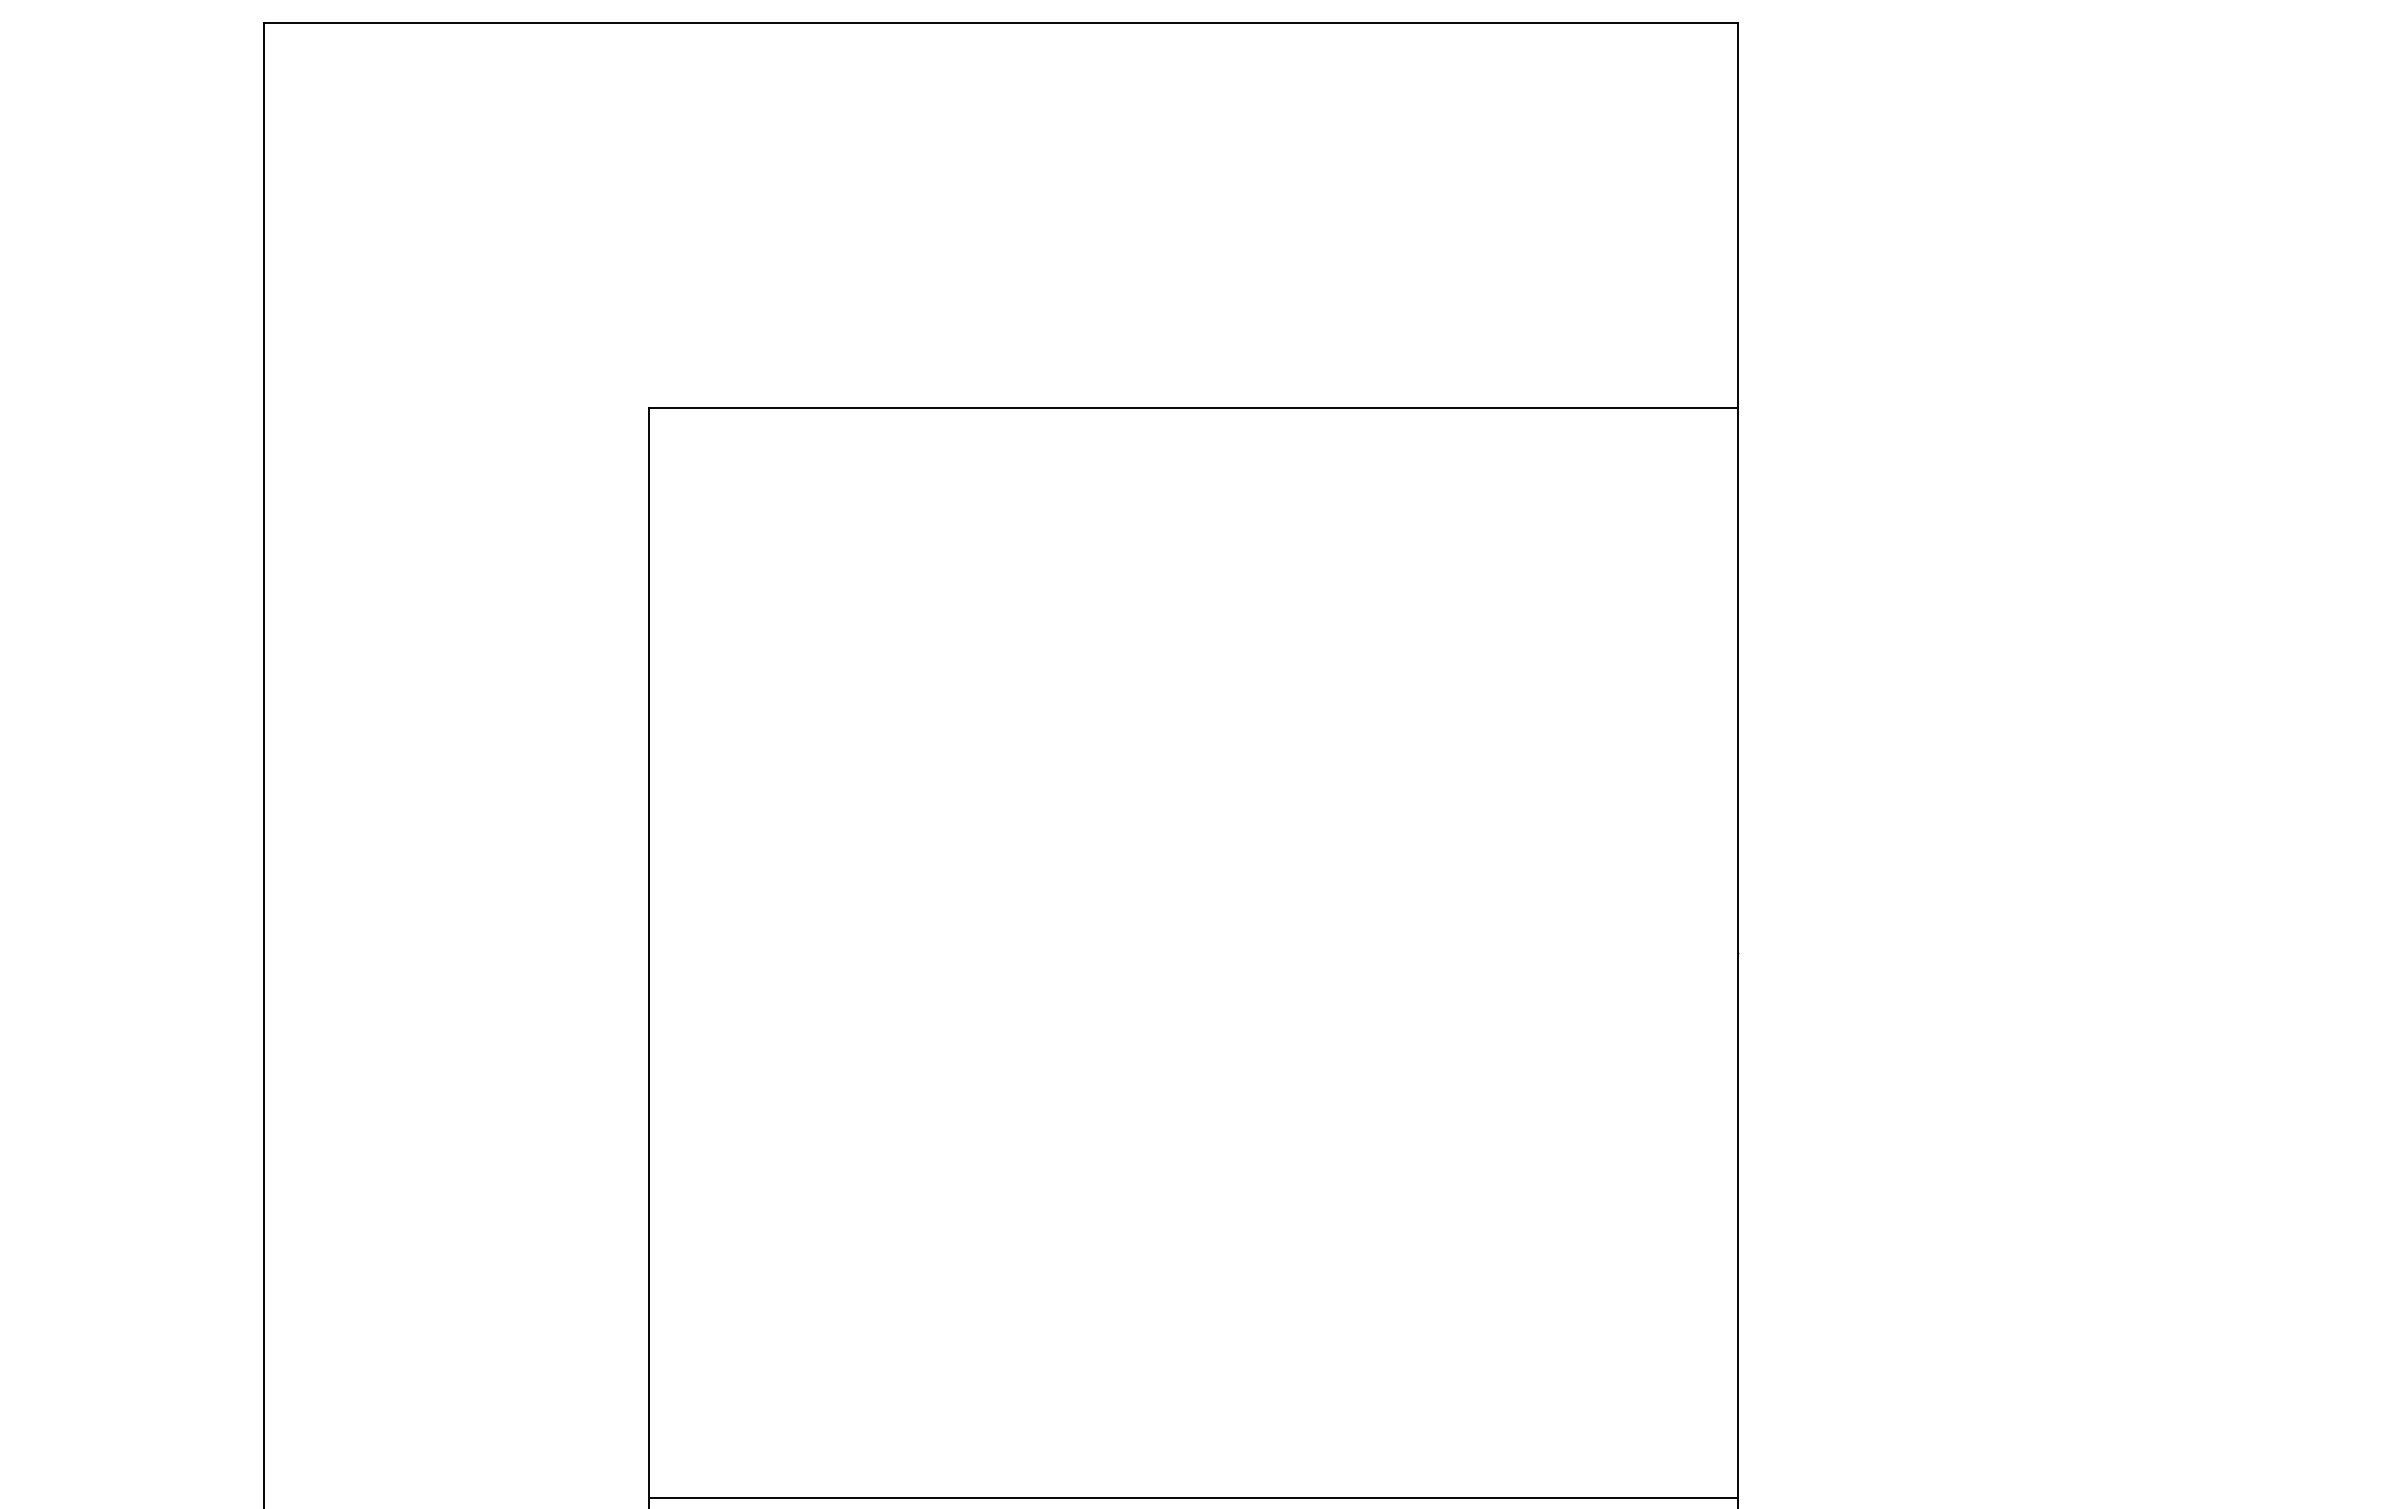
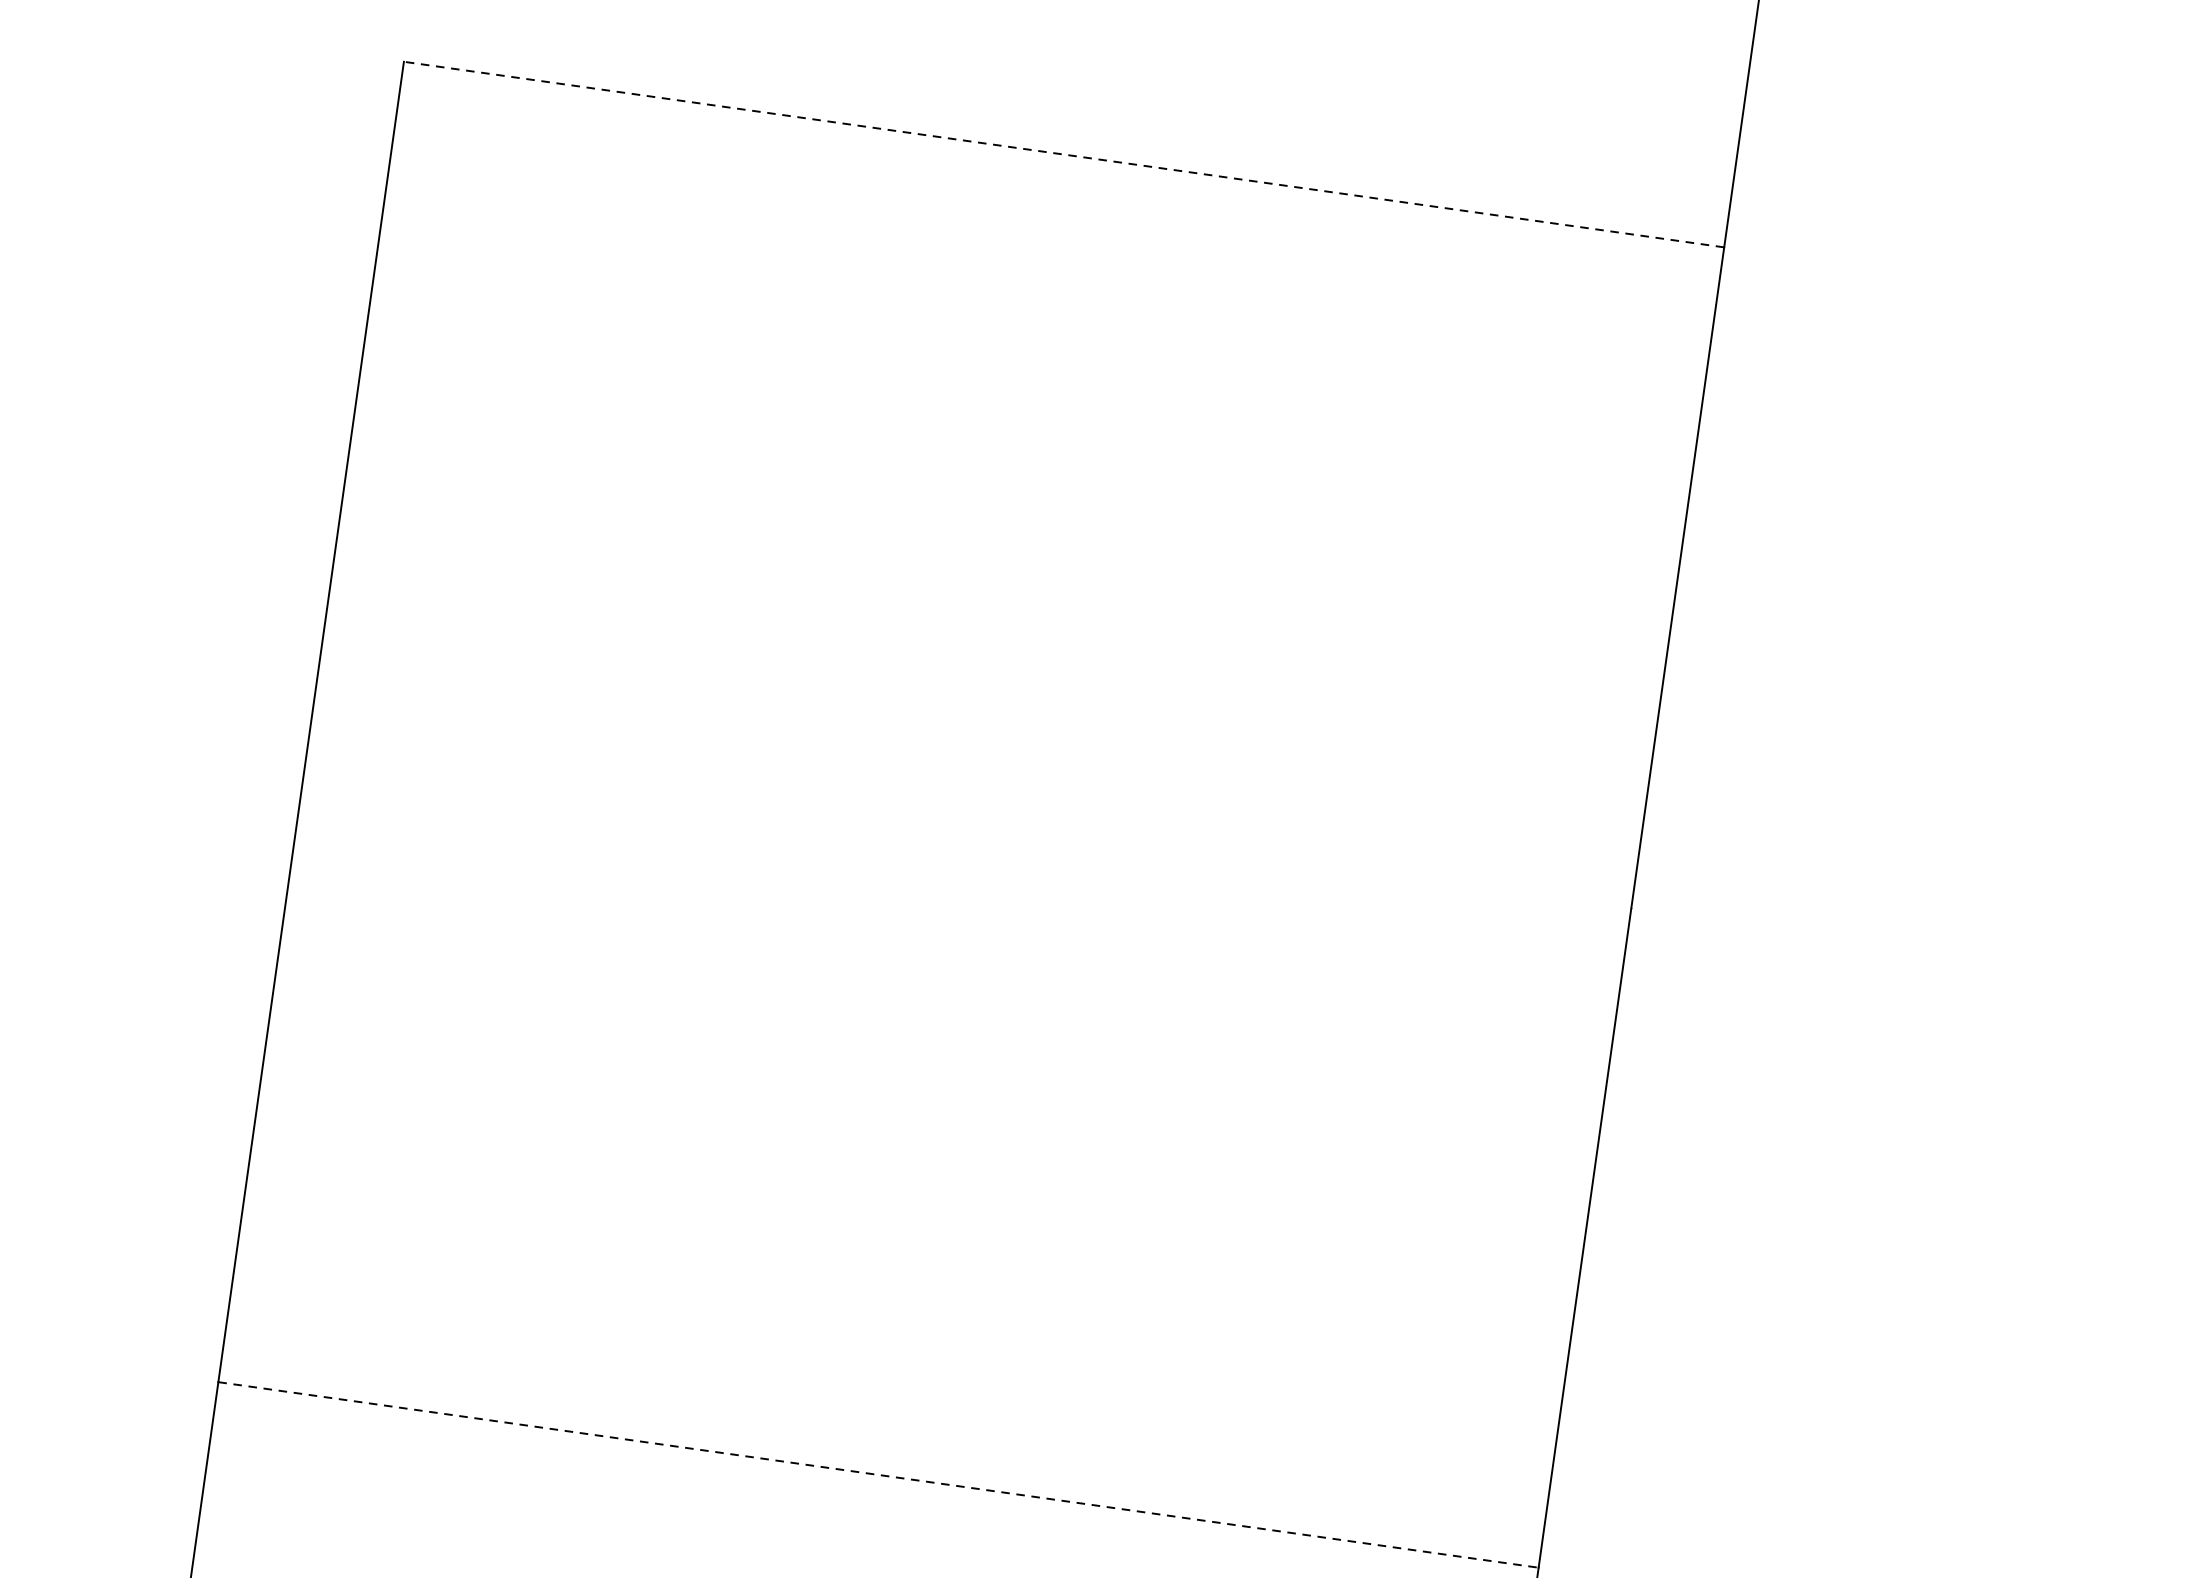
line: (1193, 407) -> (1064, 154), solid -> dashed
line: (1193, 1497) -> (878, 1474), solid -> dashed

